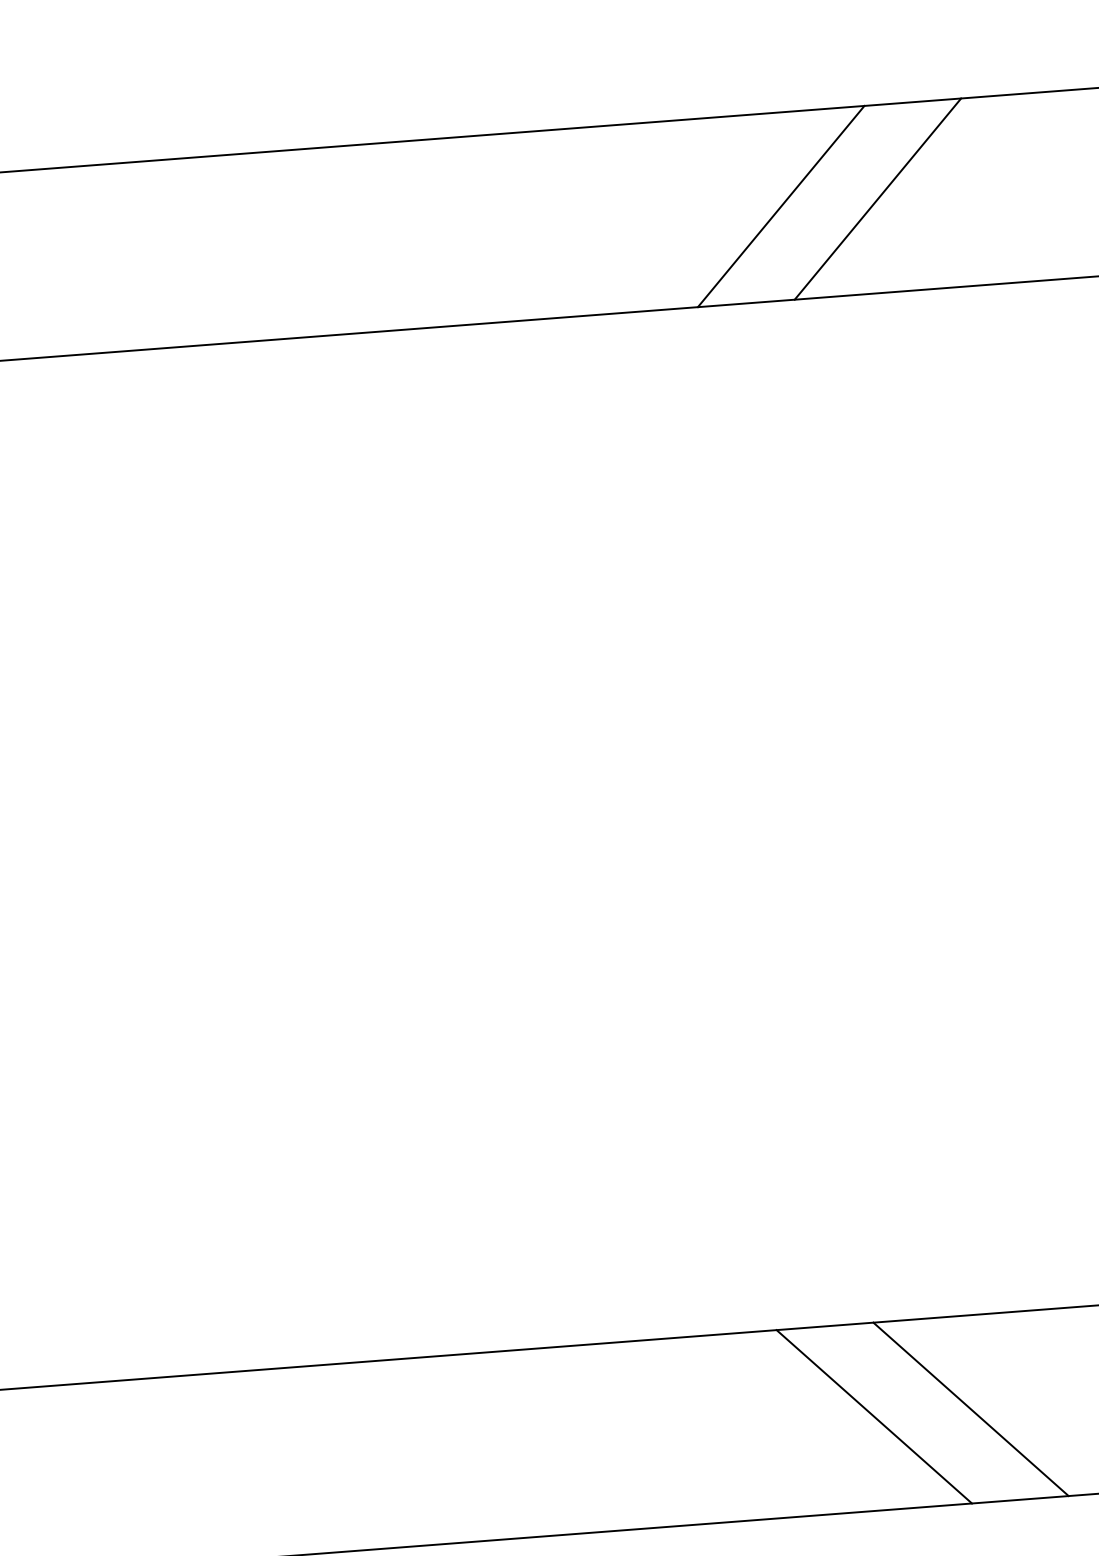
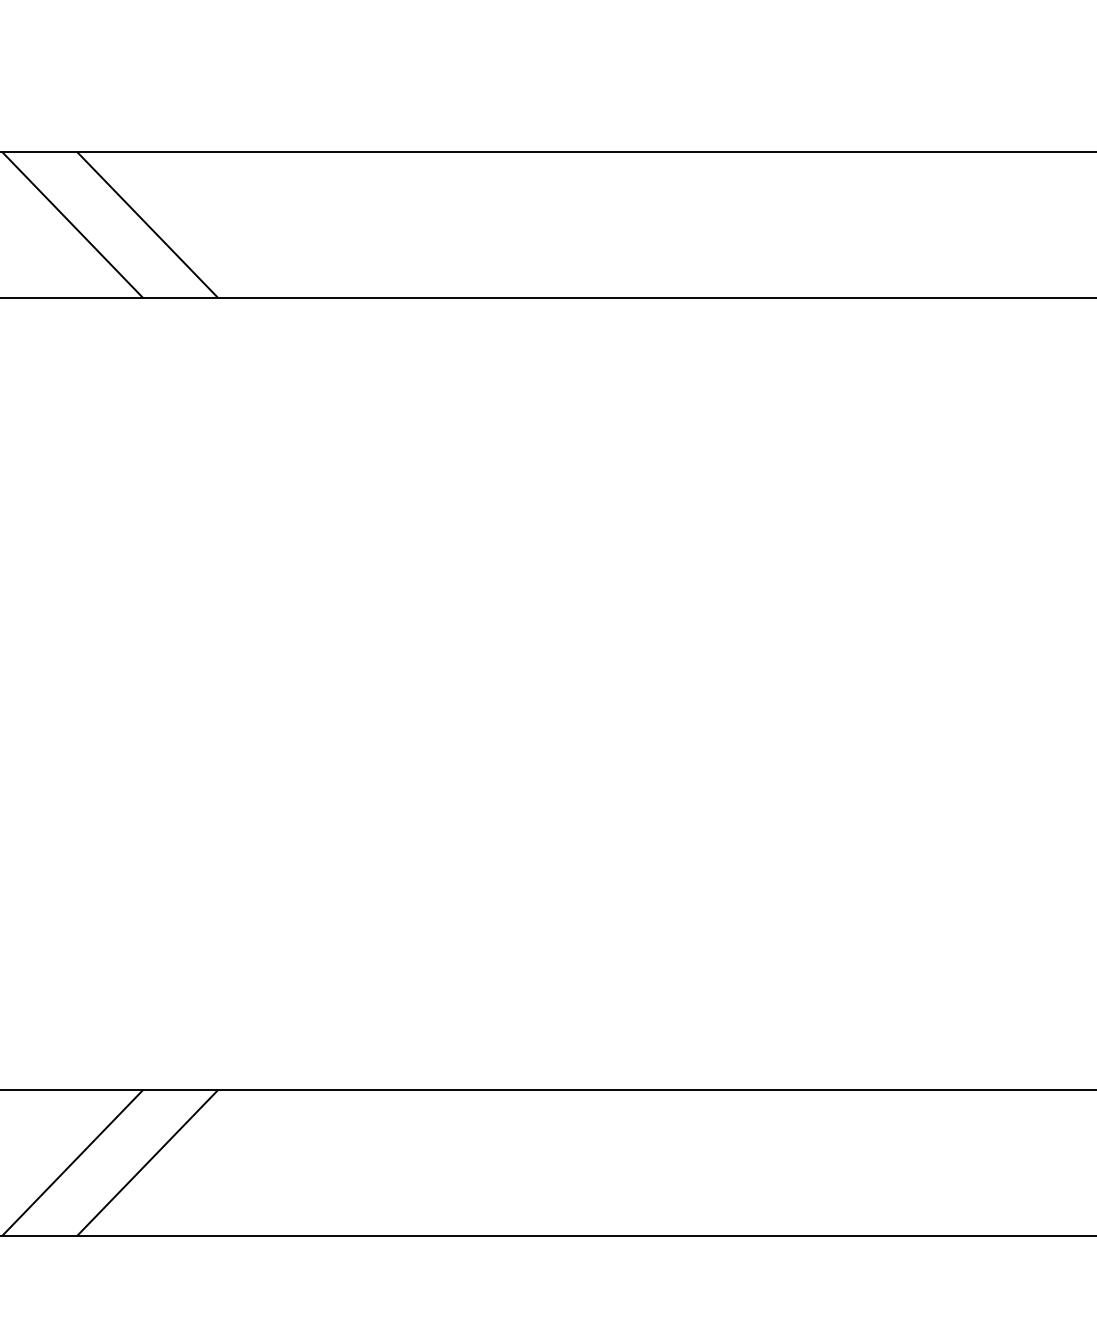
line: (878, 198) -> (987, 224), removed
line: (781, 205) -> (912, 224), removed
line: (971, 1408) -> (987, 1162), removed
line: (874, 1416) -> (912, 1162), removed

